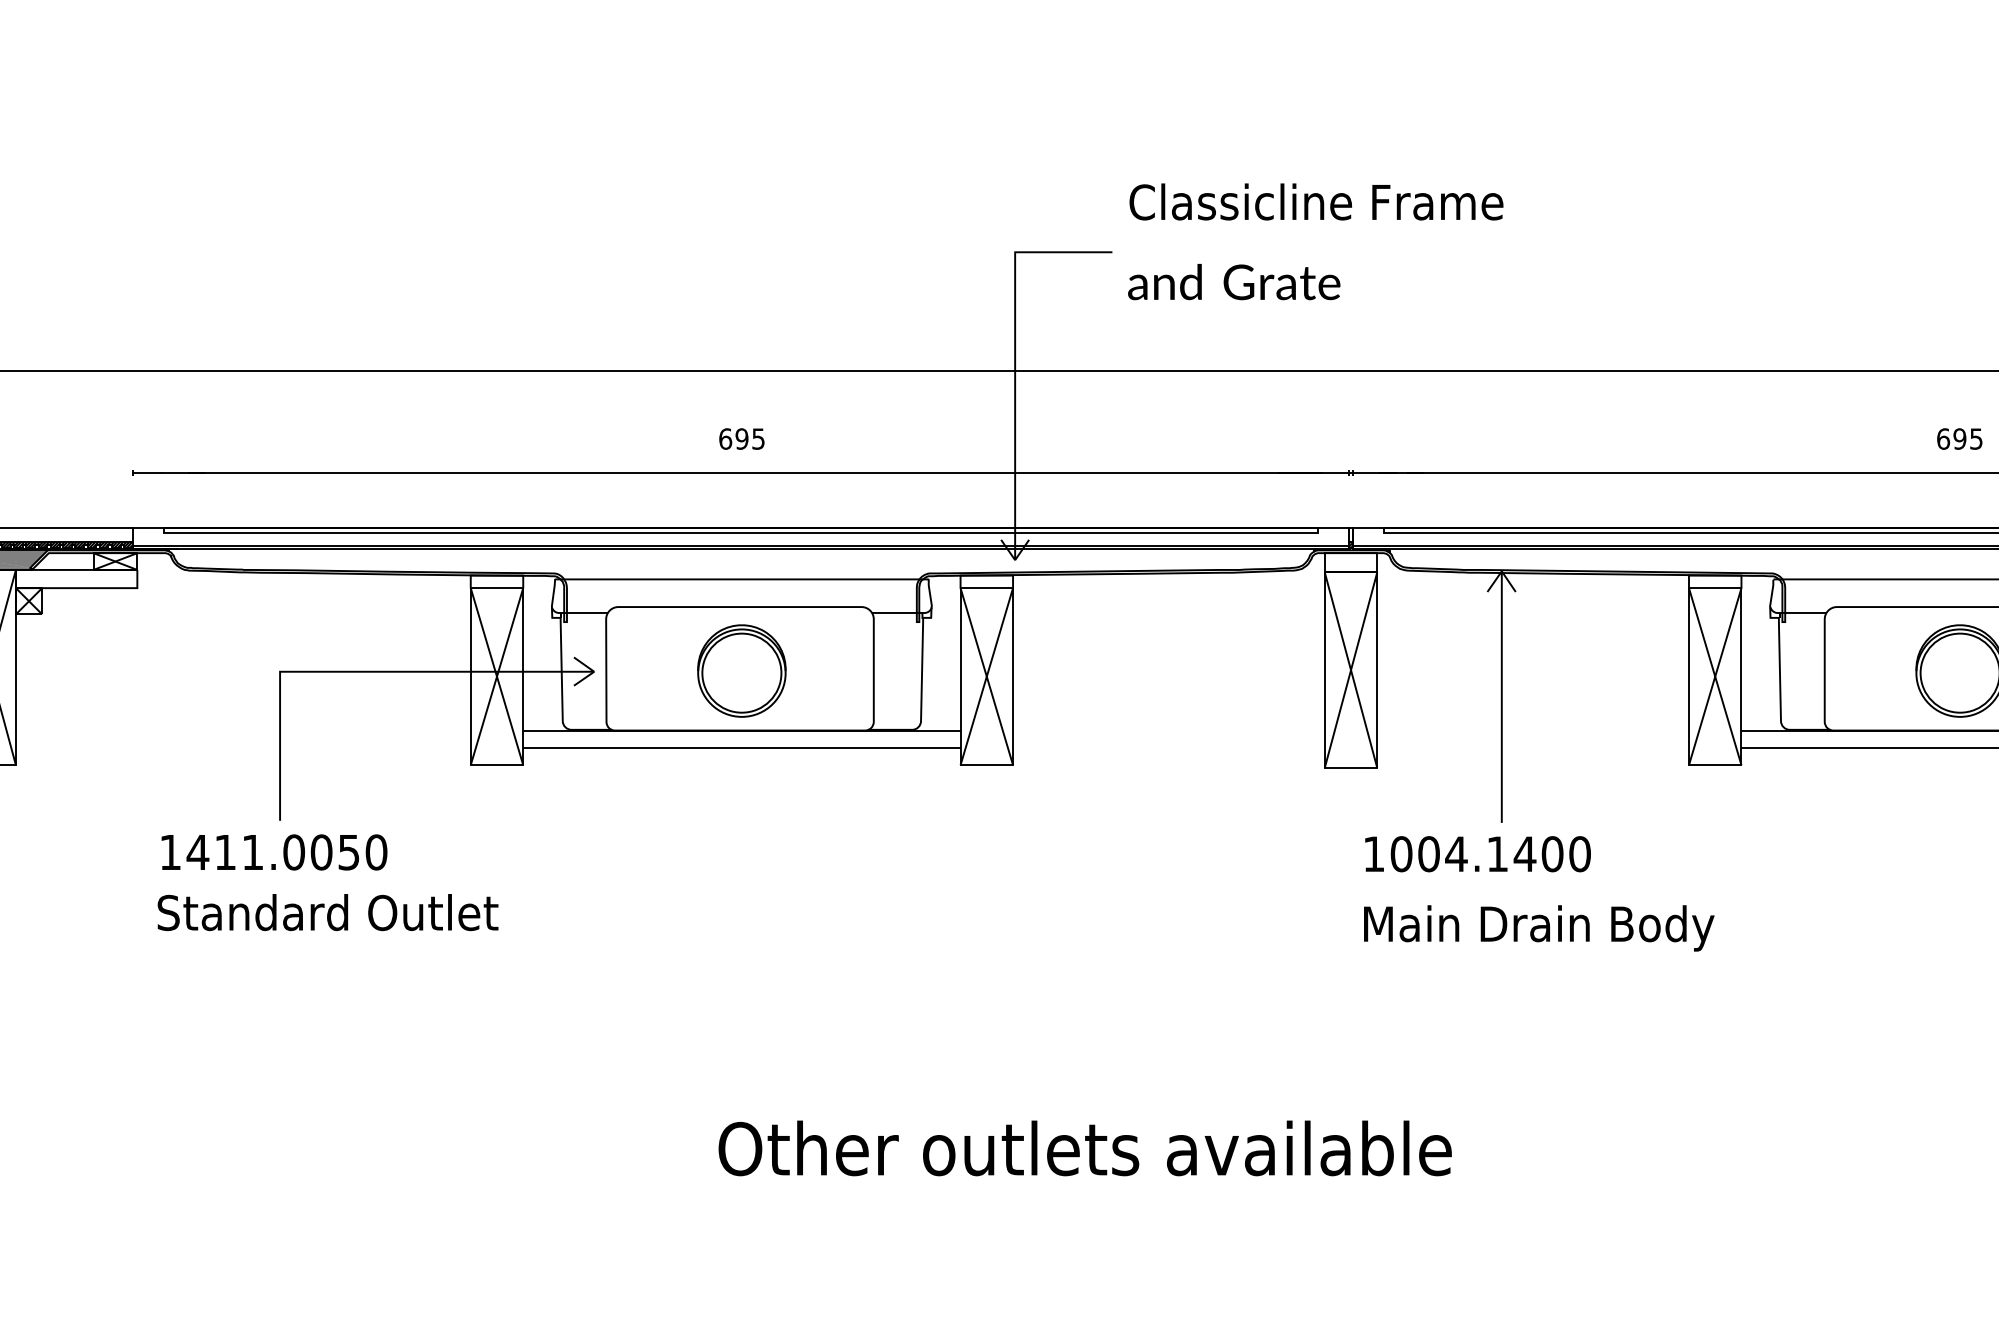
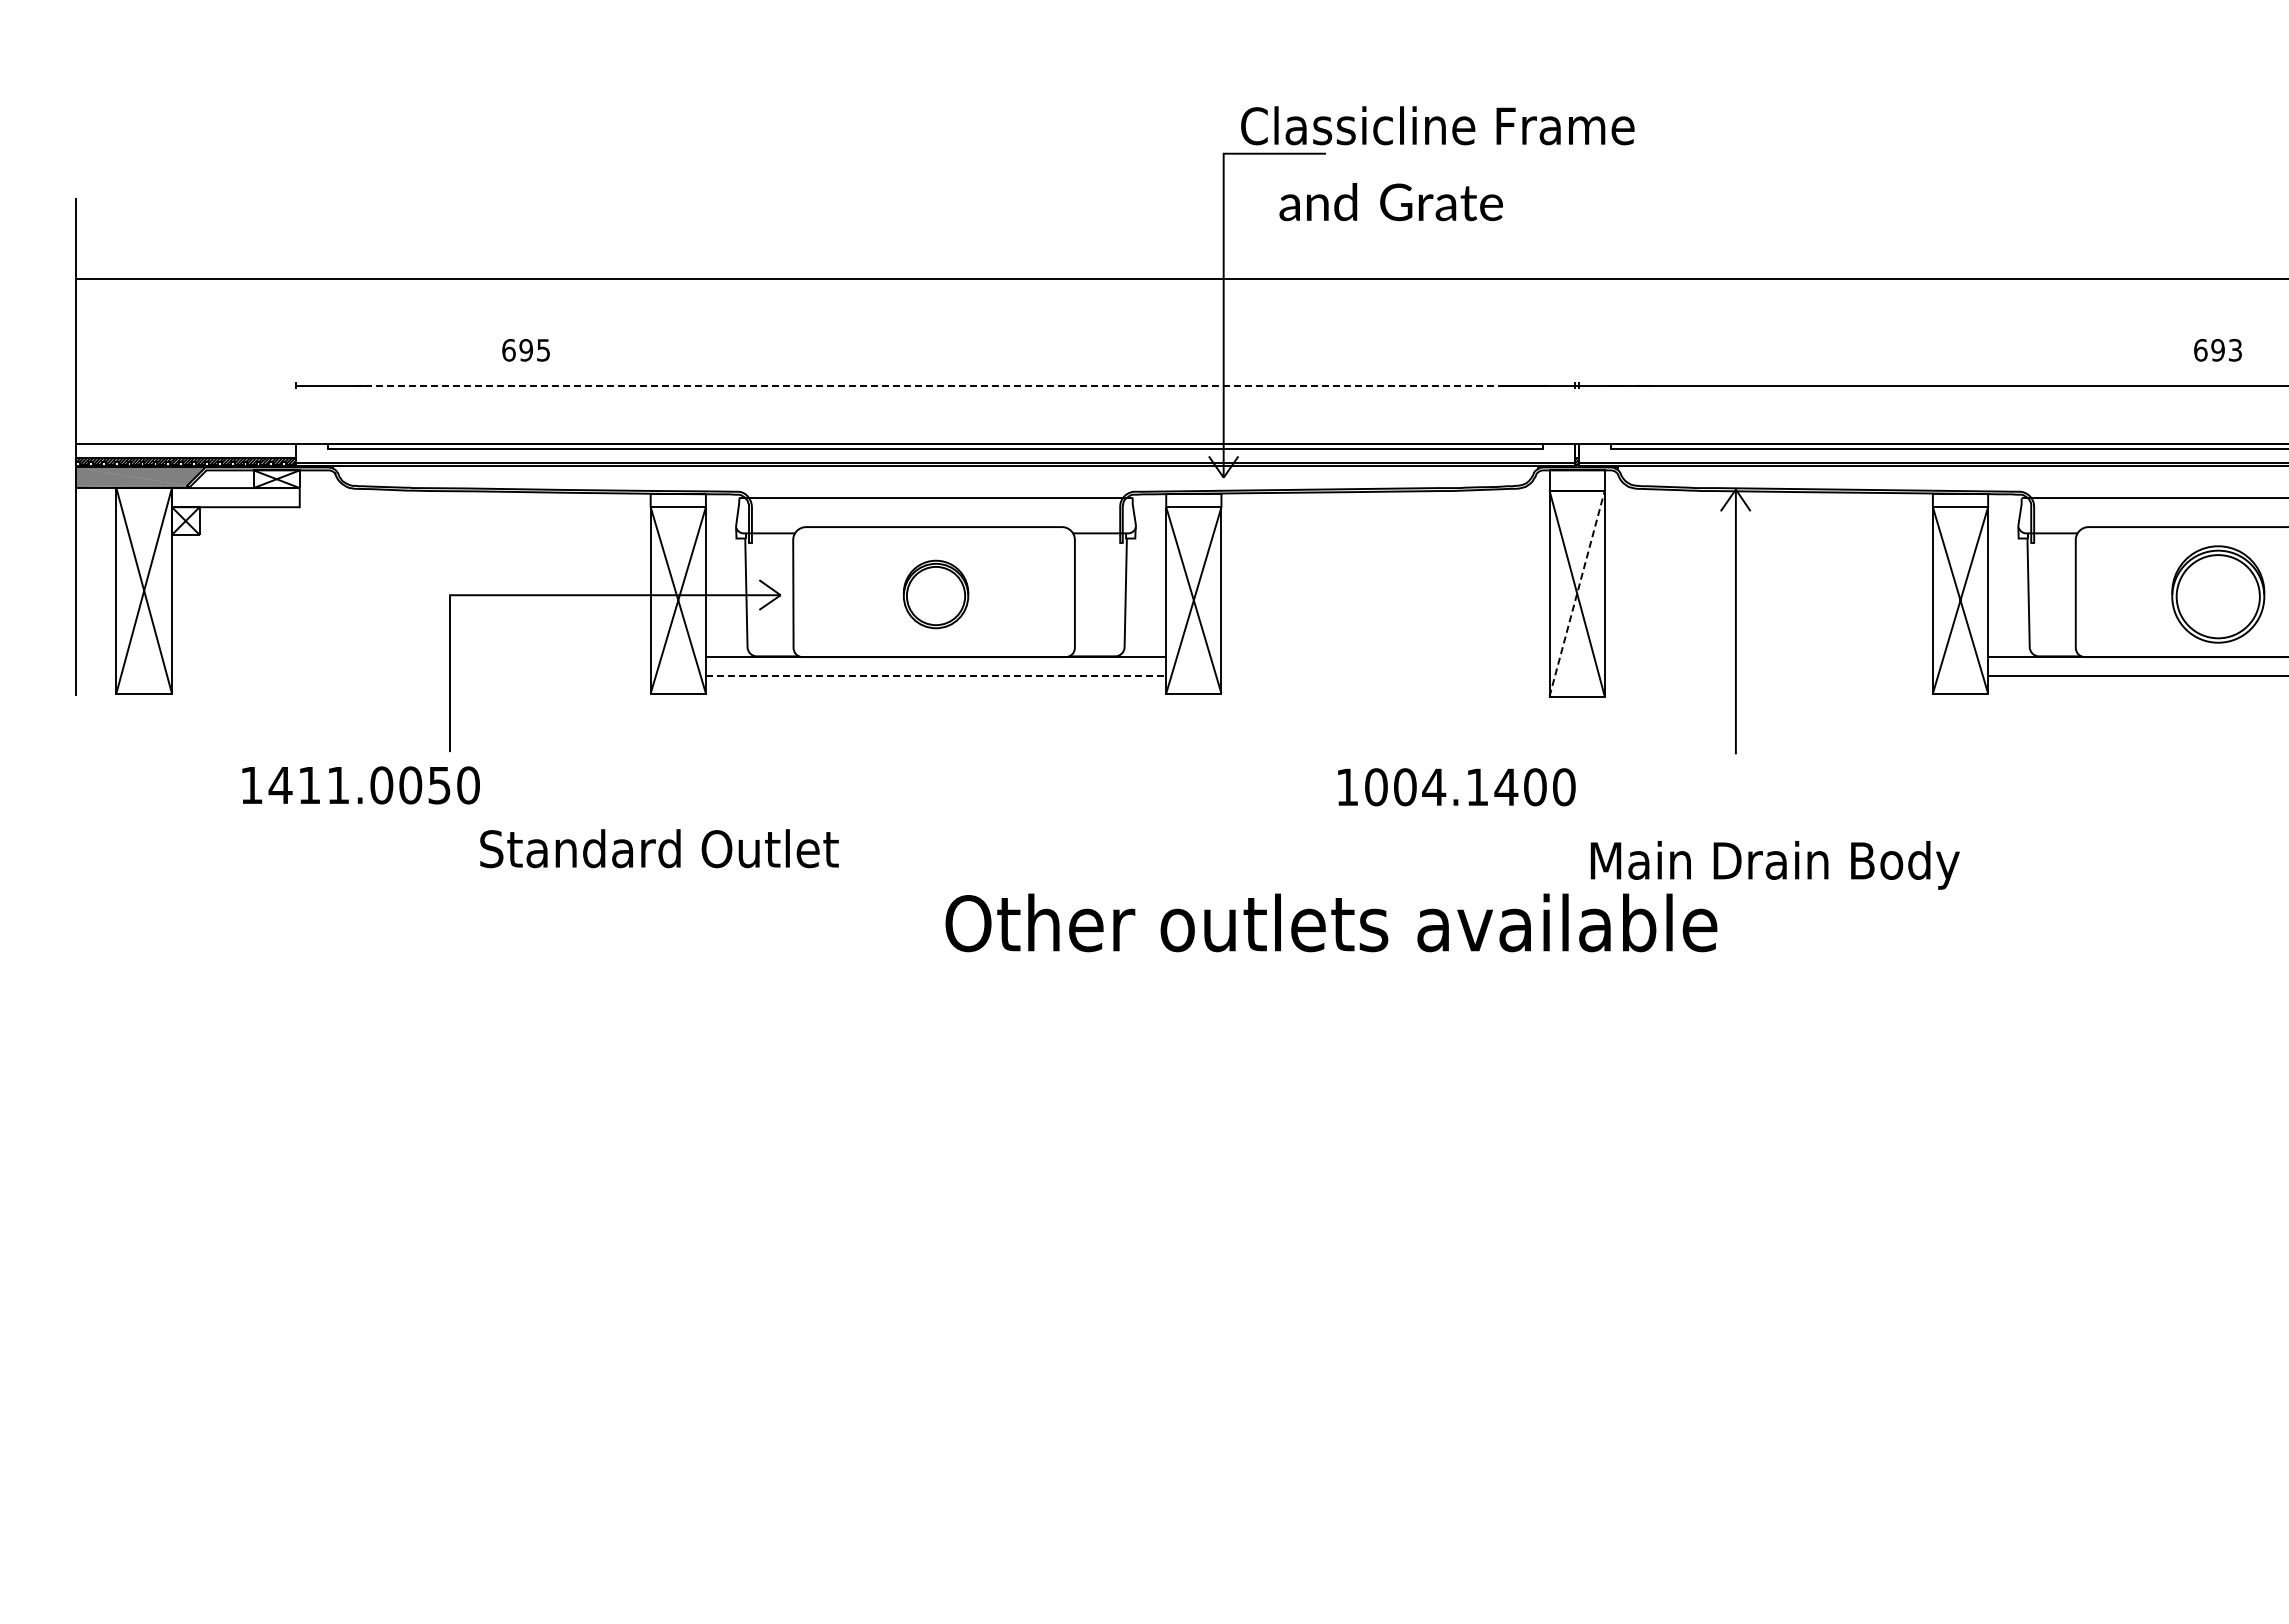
text: (1316, 201) -> (1437, 125), moved
text: (1233, 282) -> (1390, 202), moved
text: (1976, 438) -> (2235, 349), 695 -> 693
text: (741, 439) -> (525, 350), moved
line: (742, 473) -> (936, 386), solid -> dashed
line: (1351, 670) -> (1577, 593), solid -> dashed
part: (741, 671) -> (935, 594), size x0.7
line: (742, 748) -> (936, 675), solid -> dashed
text: (273, 852) -> (360, 785), moved
text: (1477, 854) -> (1456, 787), moved
text: (328, 912) -> (659, 848), moved
text: (1085, 1148) -> (1331, 922), moved

